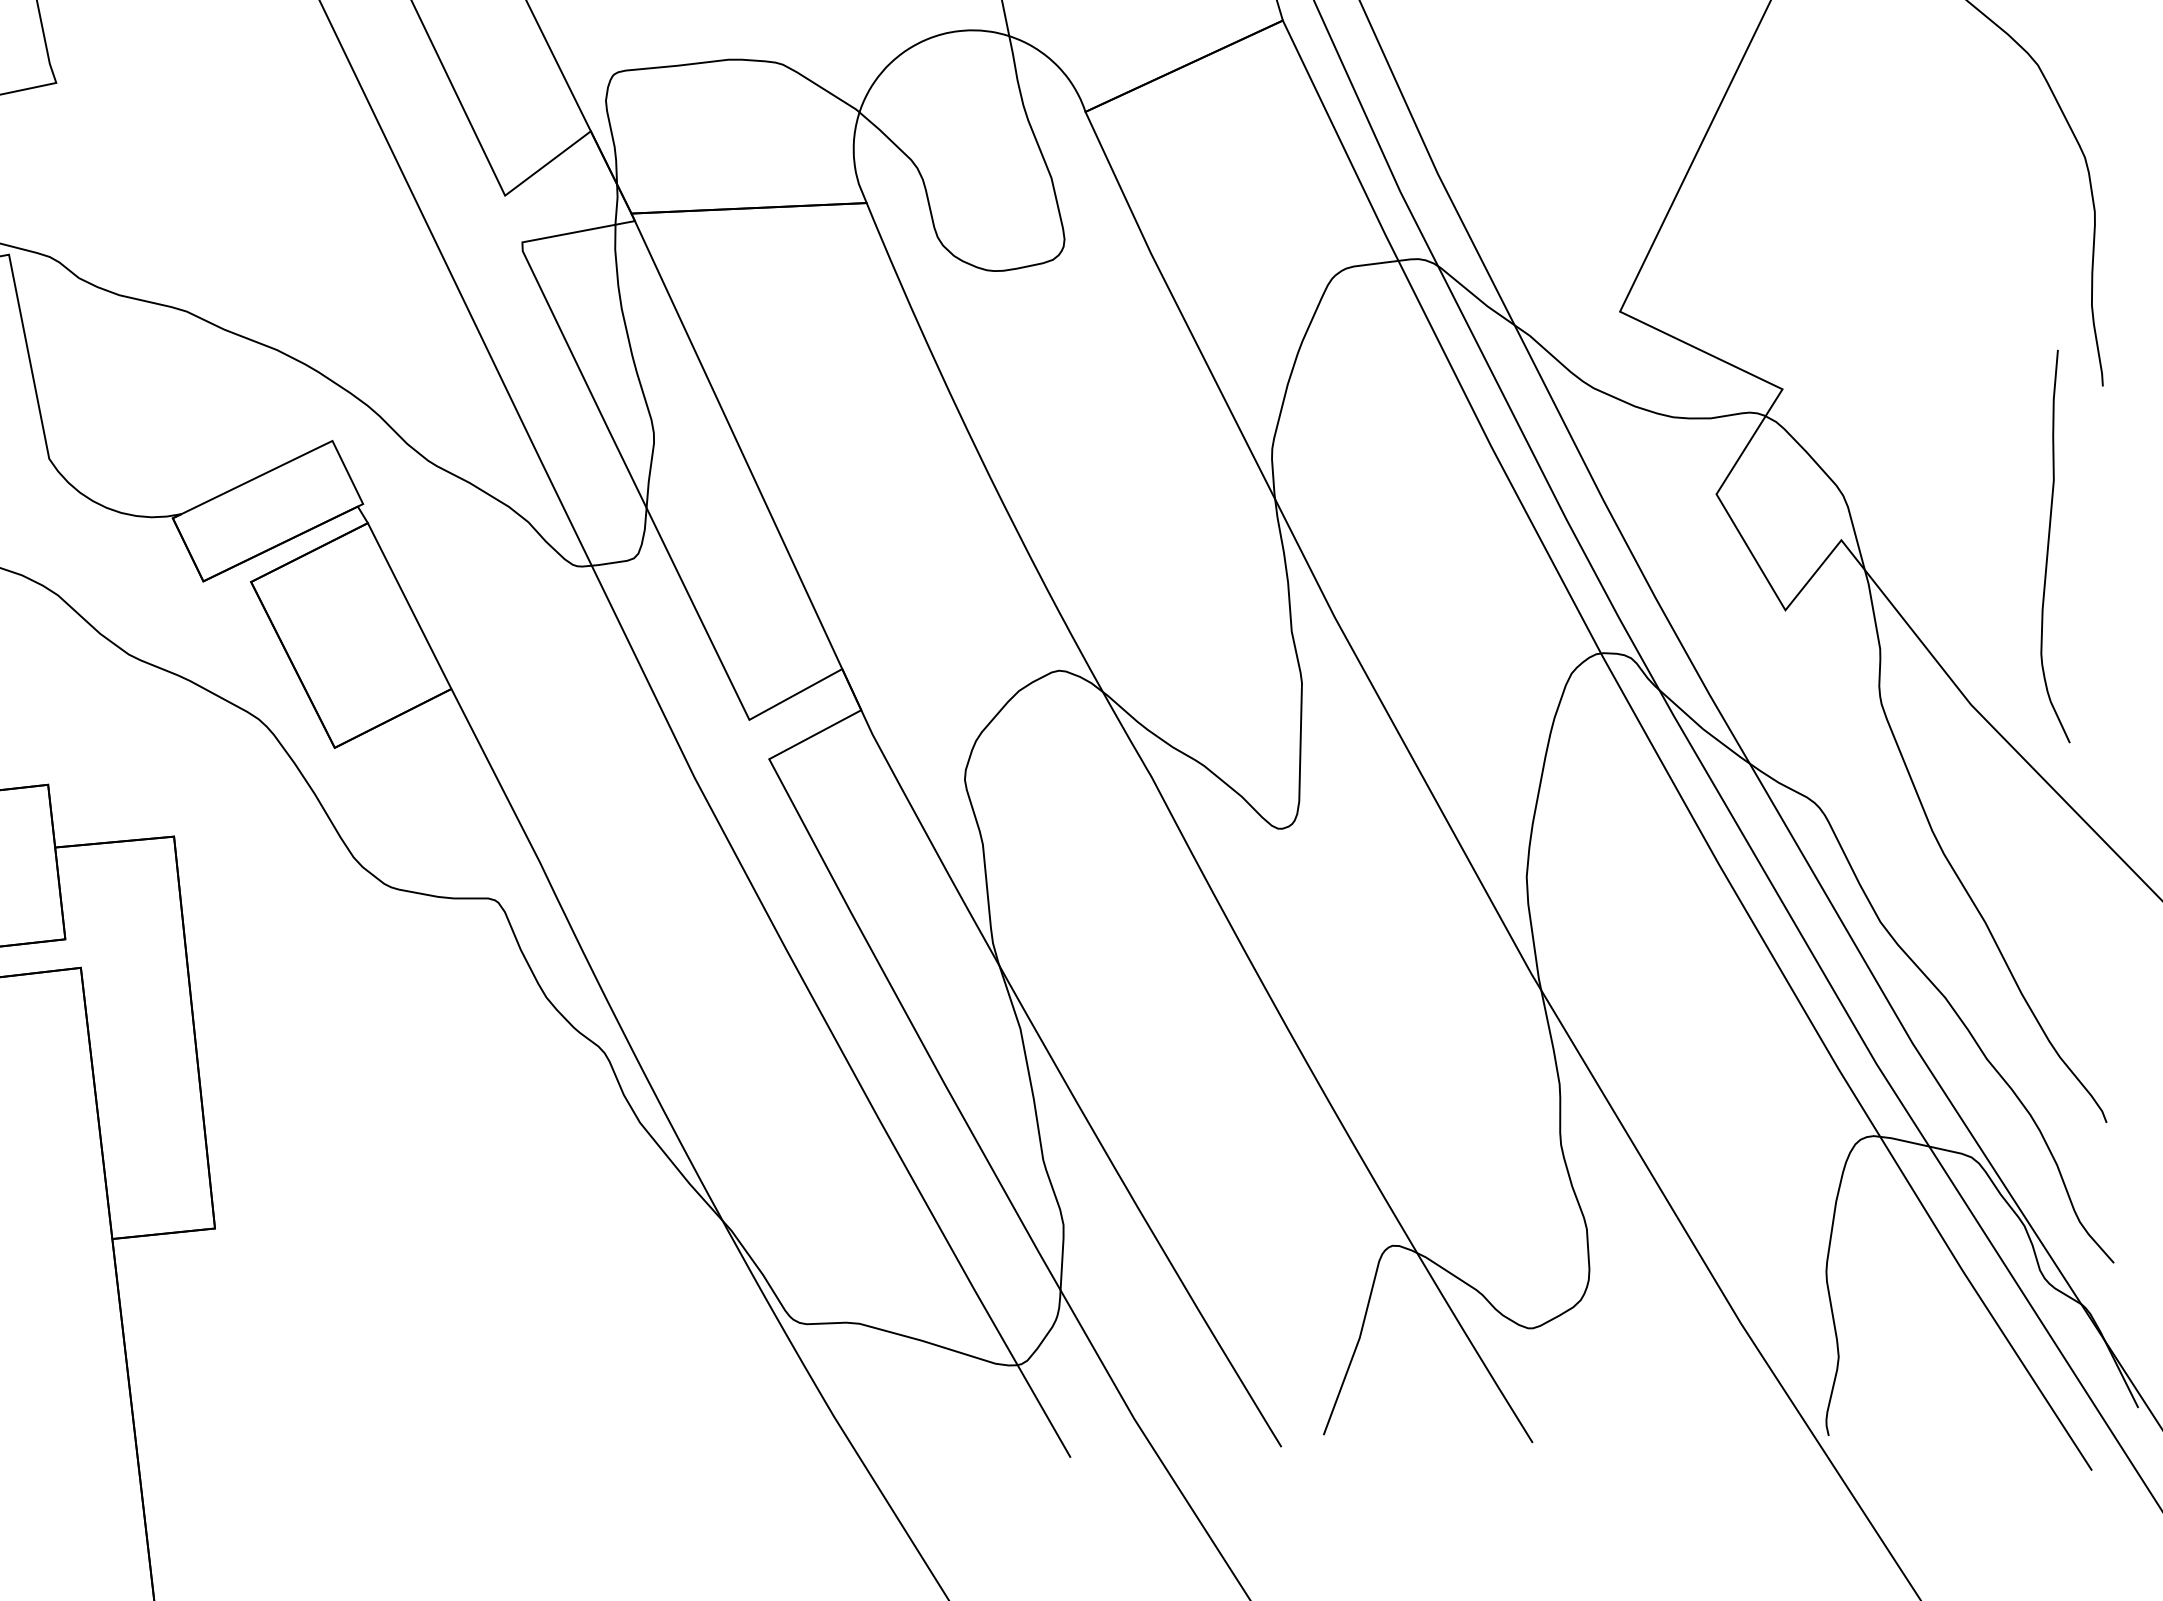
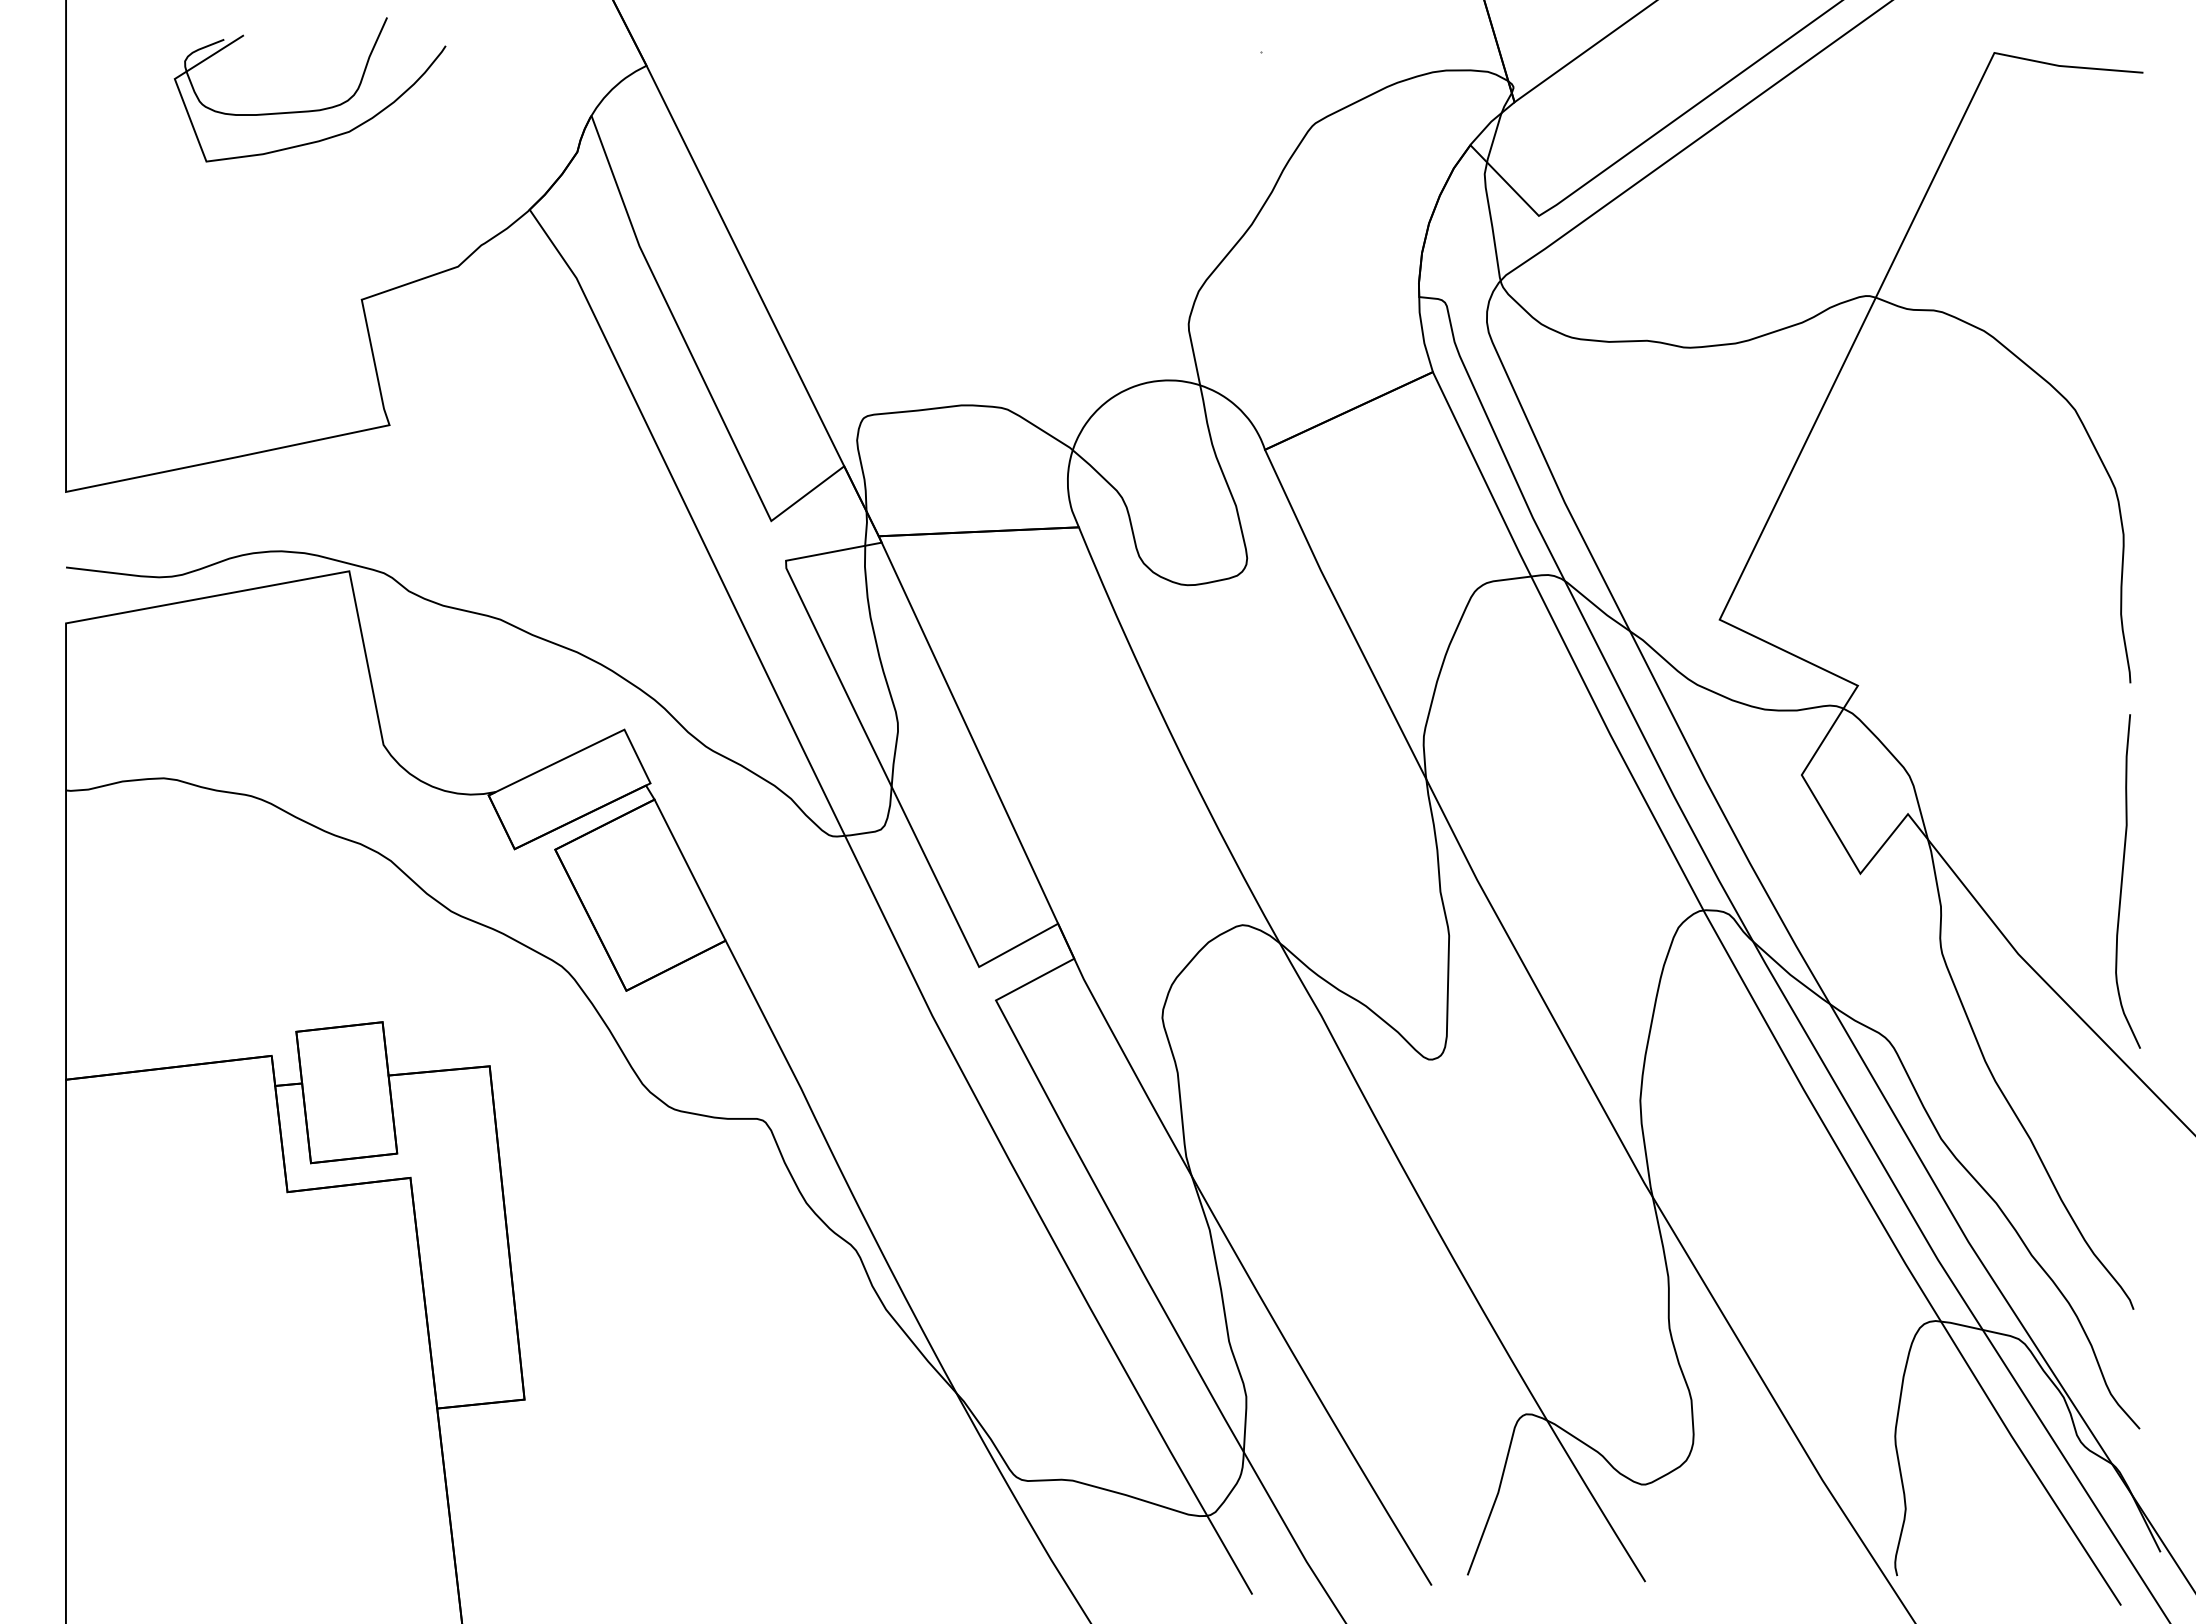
curve: (2048, 546) -> (2122, 881), moved

